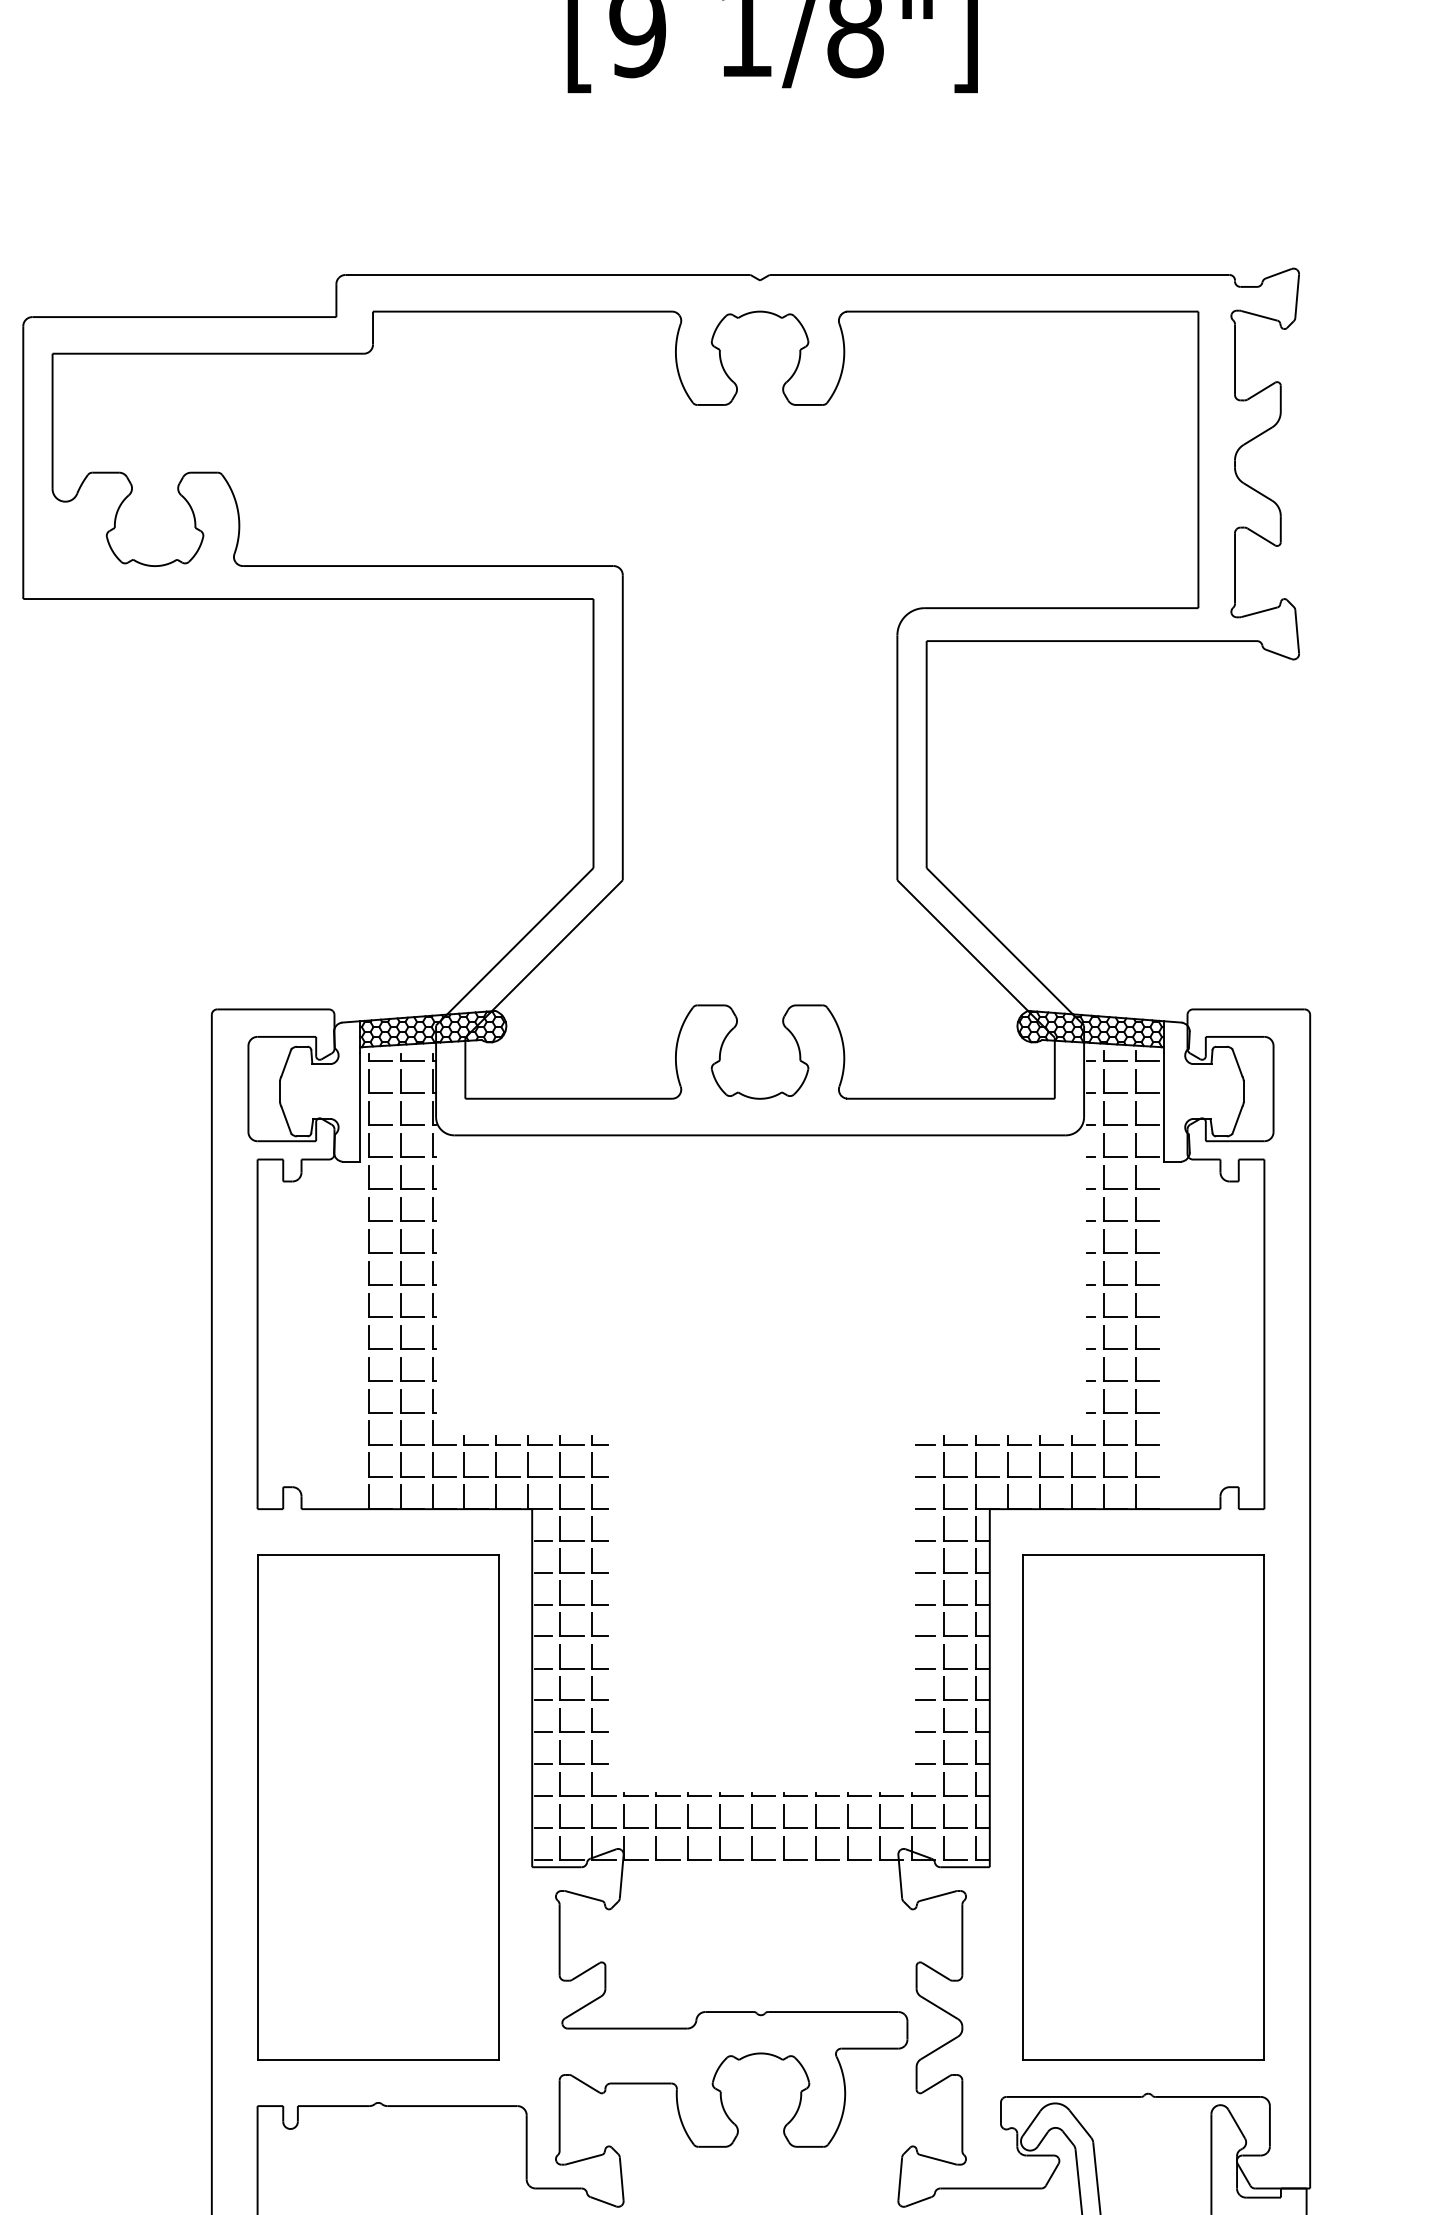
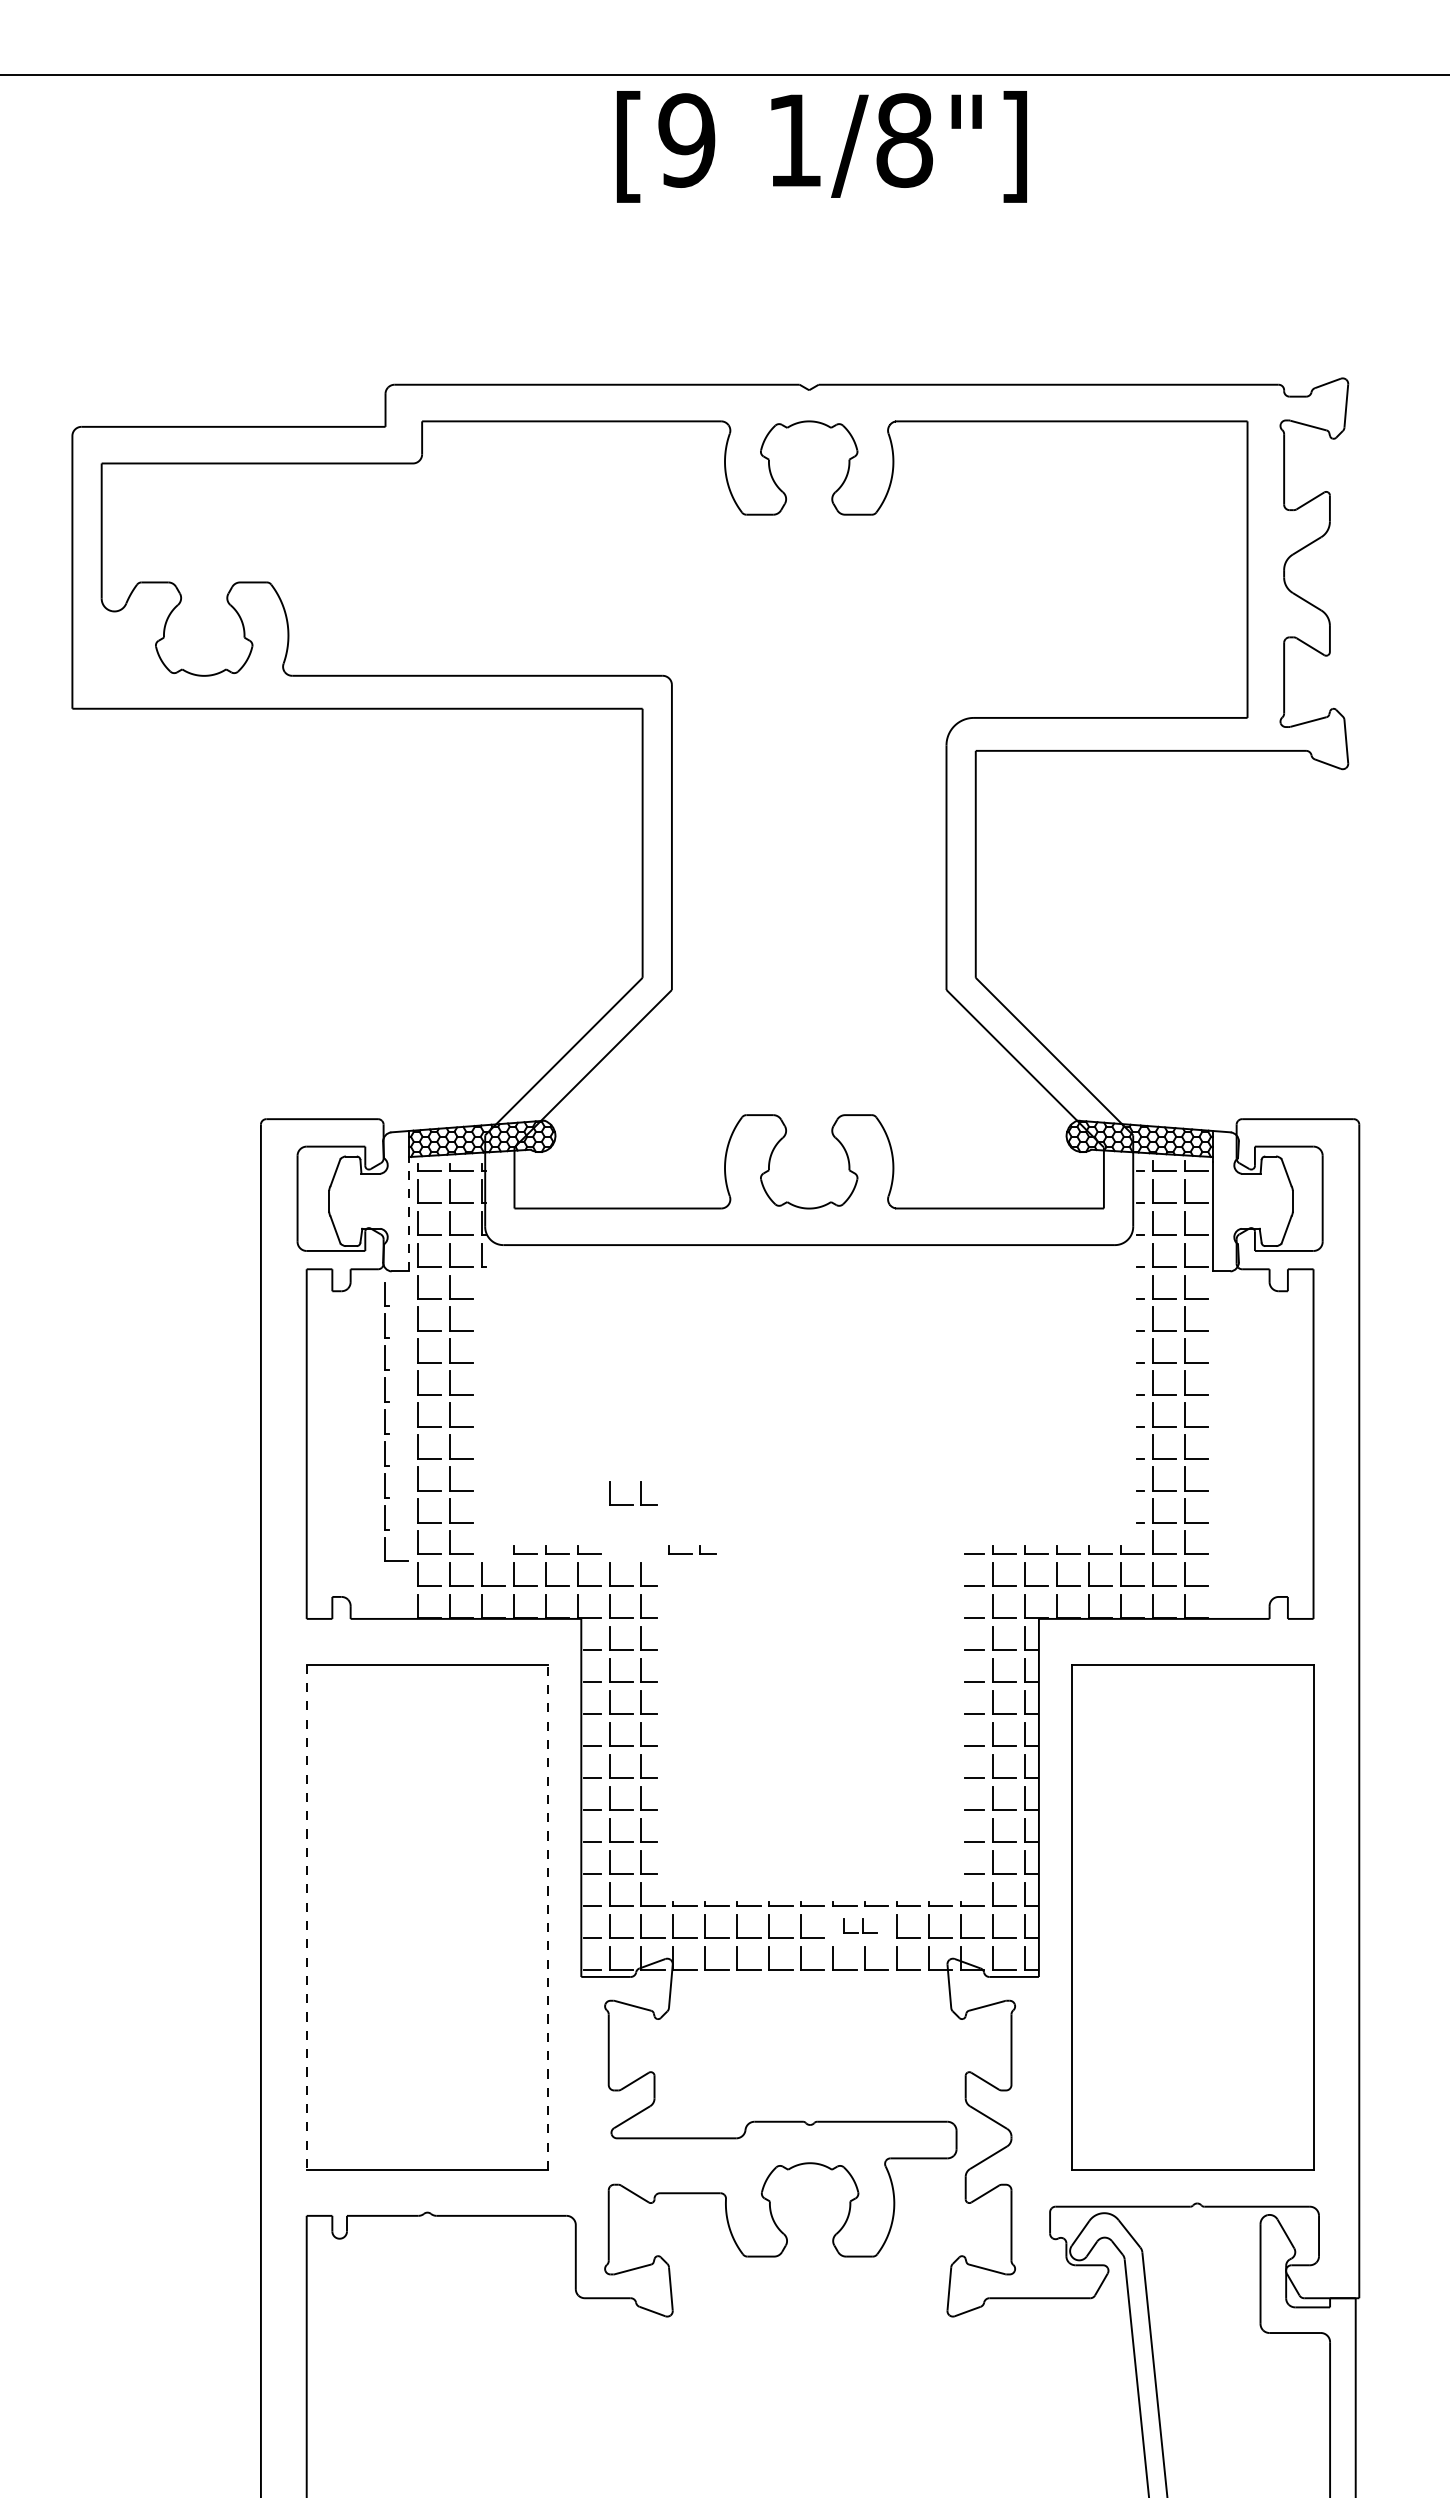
line: (360, 1106) -> (409, 1216), solid -> dashed
part: (433, 1304) -> (385, 1421), moved
part: (591, 1383) -> (640, 1493), added
part: (584, 1439) -> (692, 1549), moved
line: (257, 1807) -> (306, 1917), solid -> dashed
line: (499, 1807) -> (548, 1917), solid -> dashed
part: (811, 1816) -> (860, 1926), size x0.6

